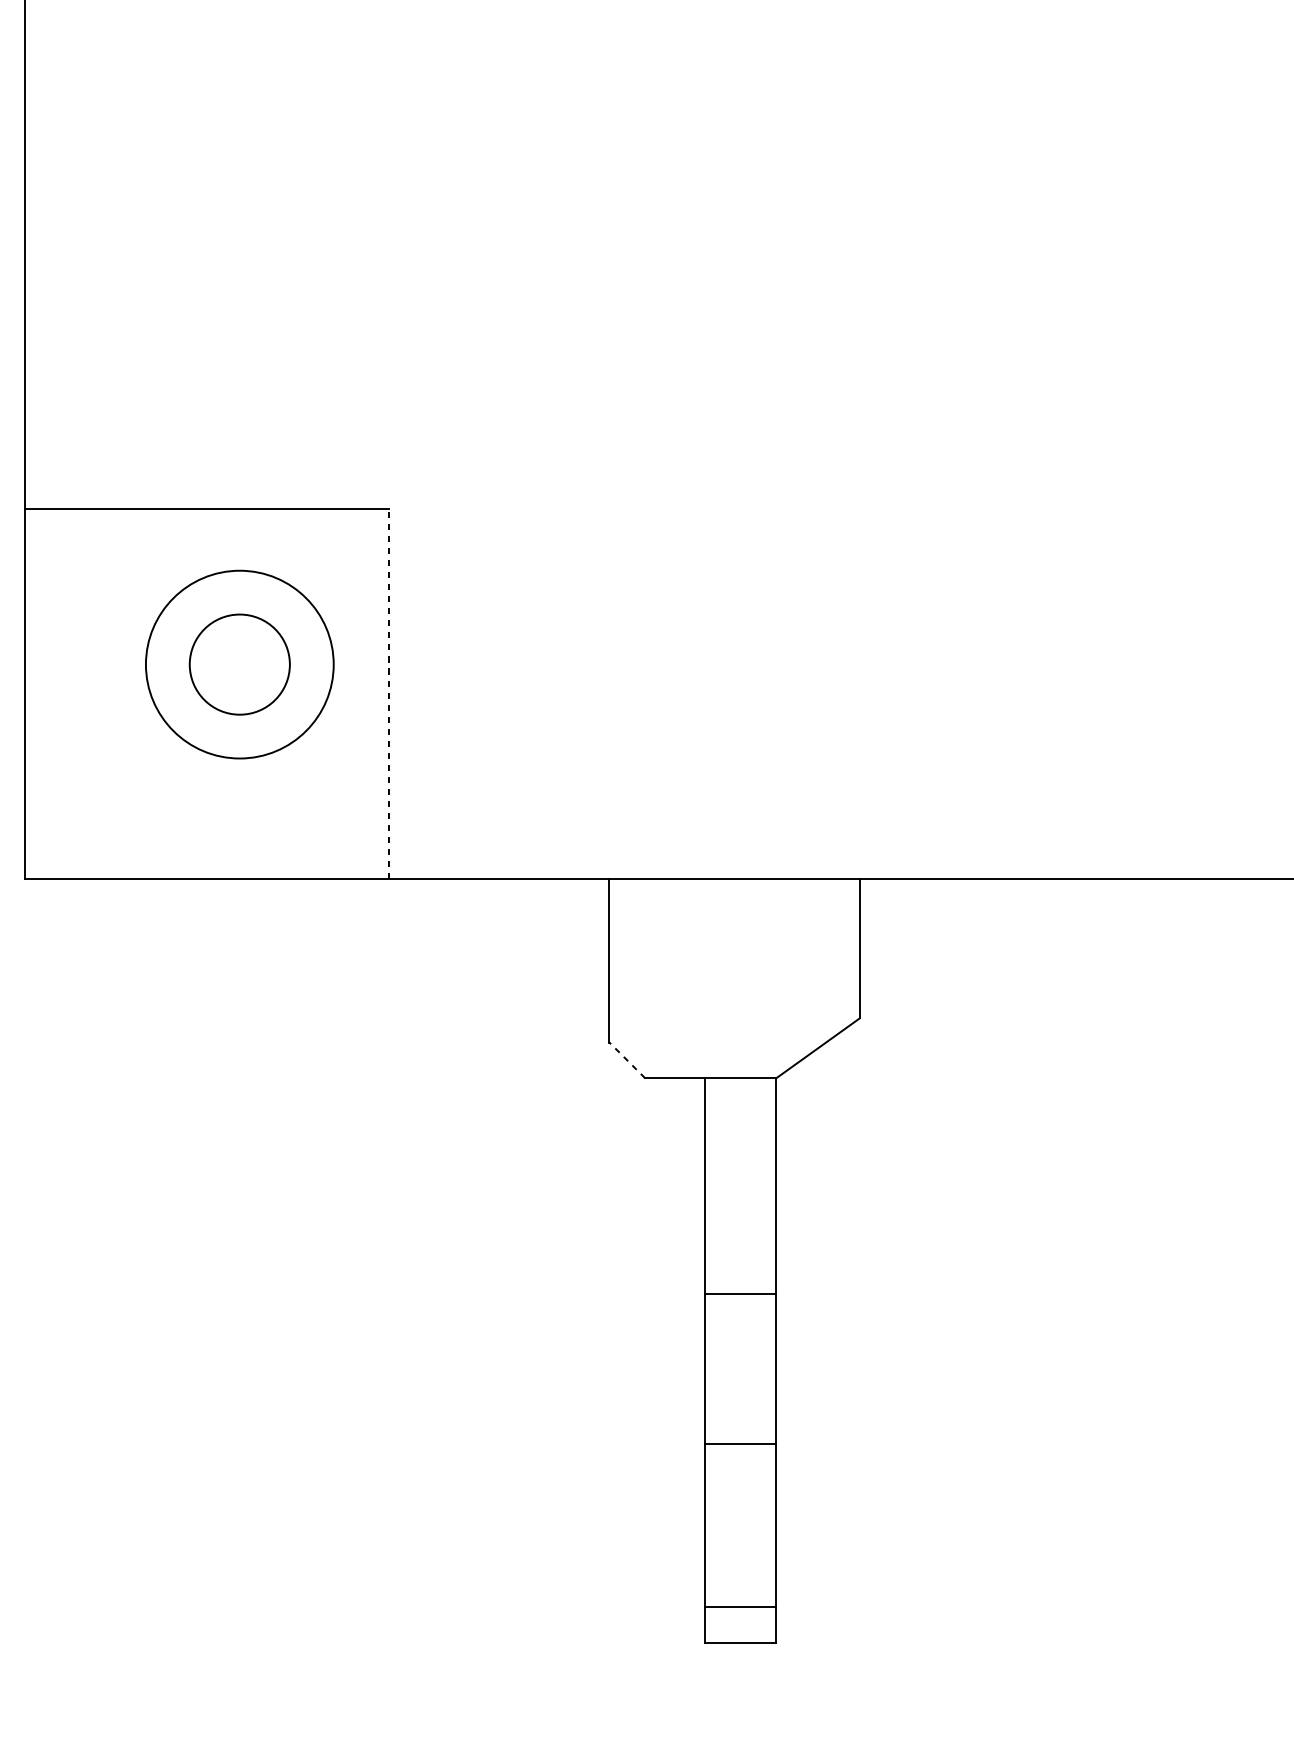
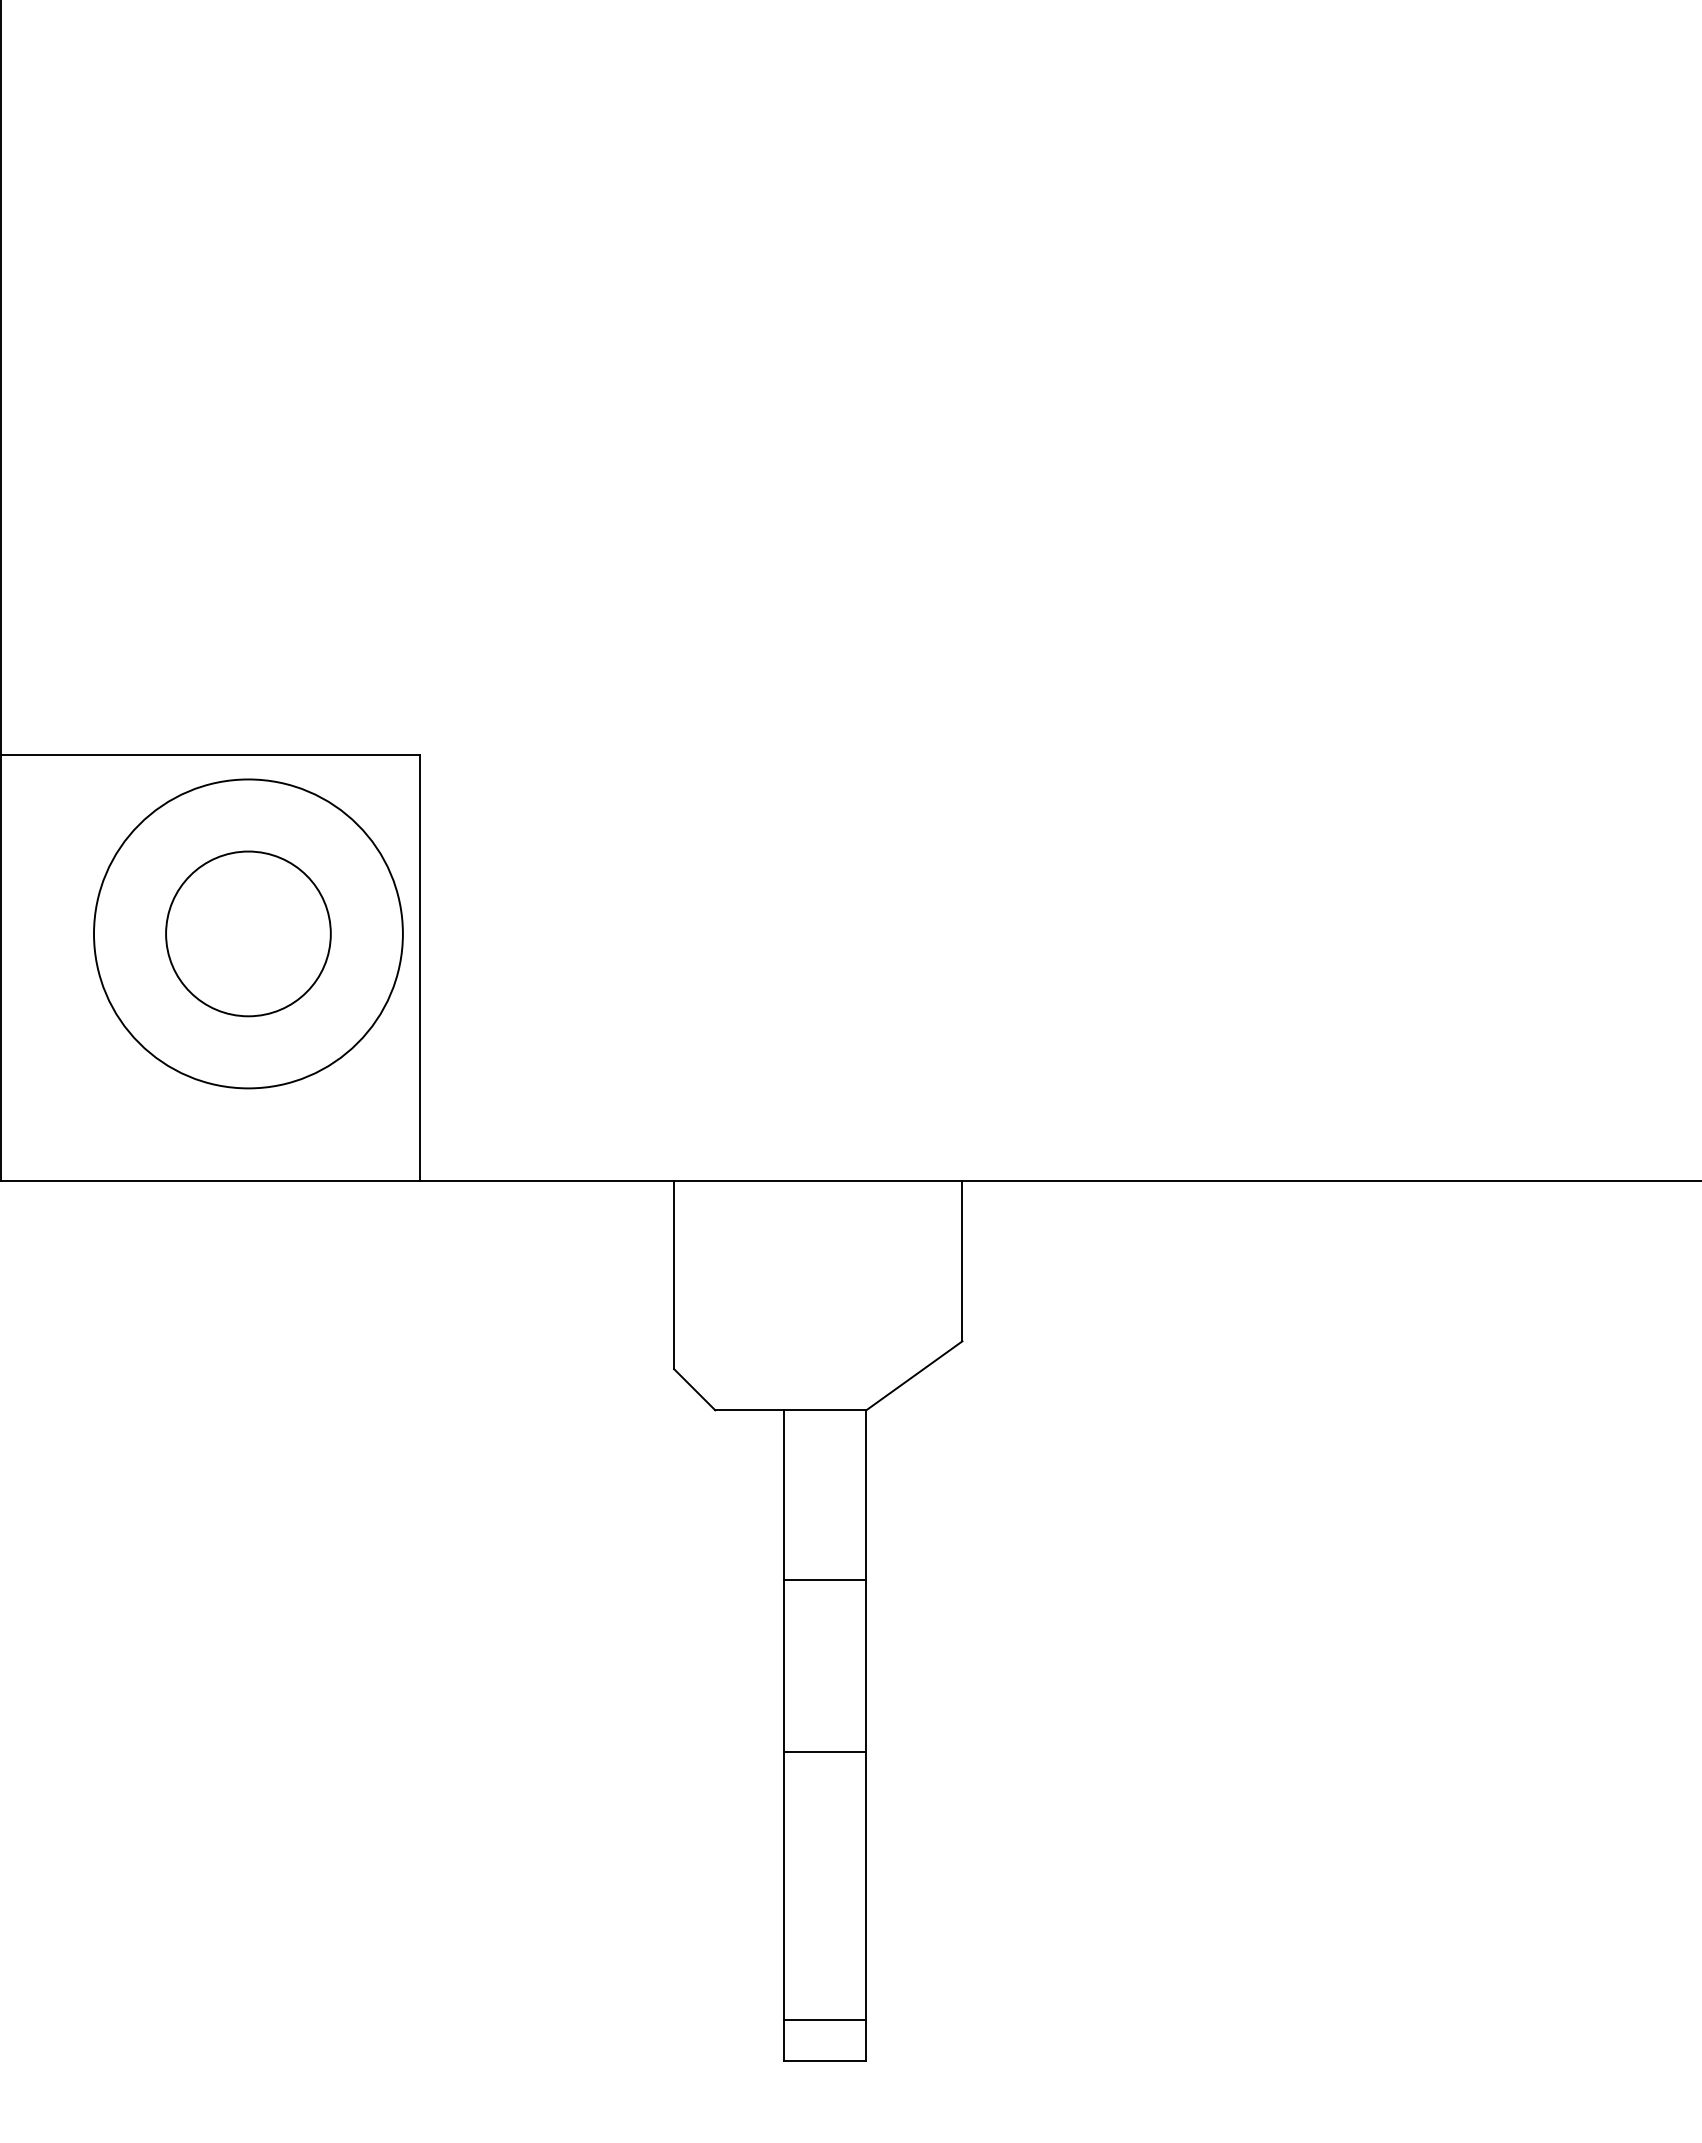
circle: (239, 664) -> (248, 933), size x1.43
circle: (239, 664) -> (248, 933), size x1.43
line: (389, 693) -> (420, 967), dashed -> solid
line: (627, 1060) -> (694, 1389), dashed -> solid
line: (740, 1293) -> (824, 1580), moved
line: (740, 1444) -> (824, 1752), moved

